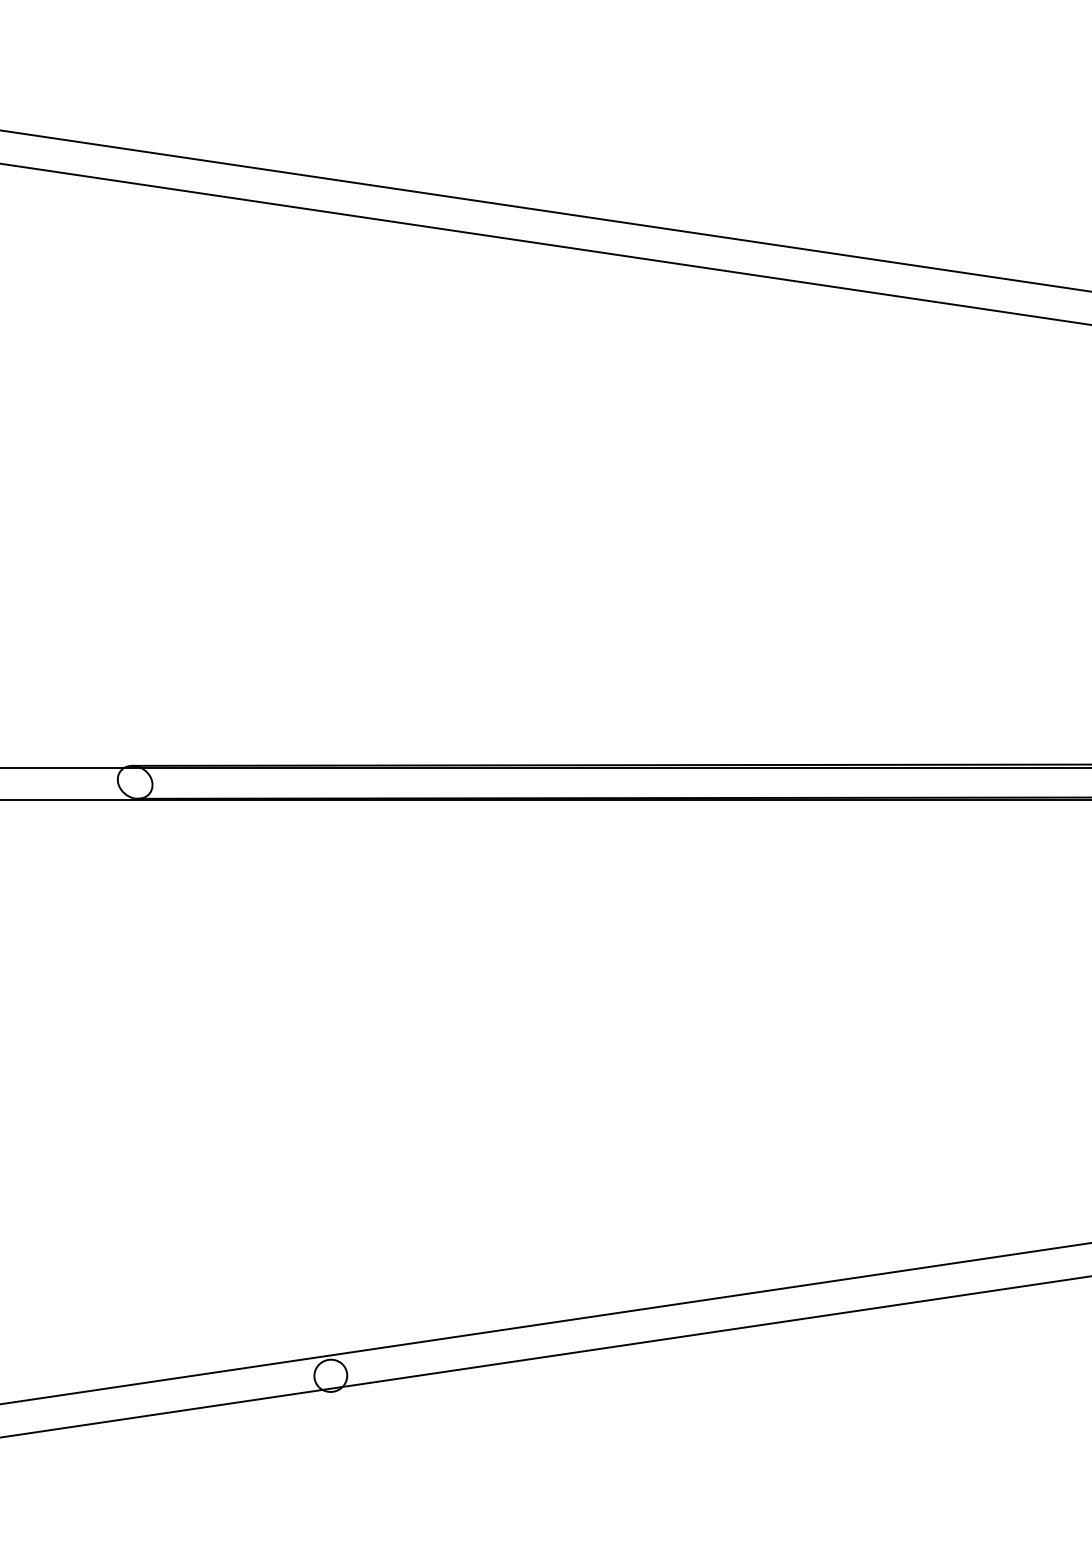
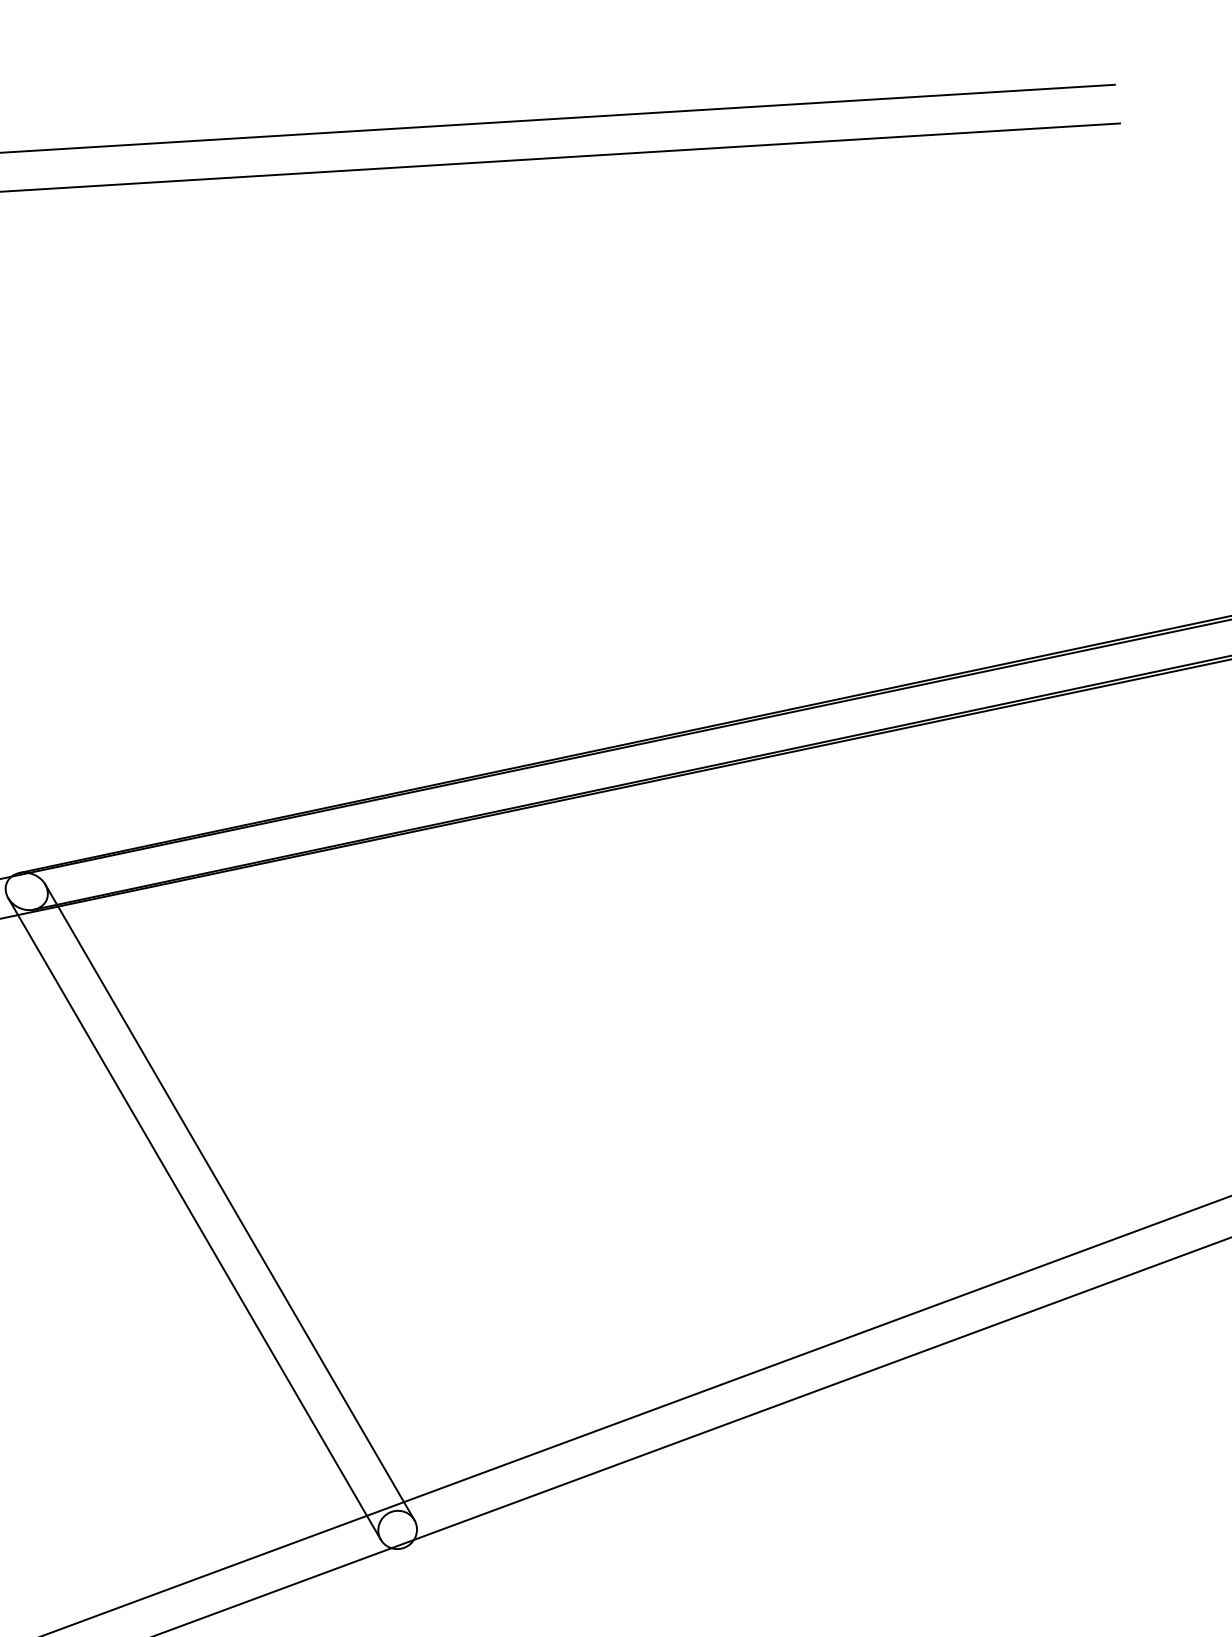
line: (248, 1074) -> (229, 1201), added
line: (216, 1082) -> (193, 1218), added

